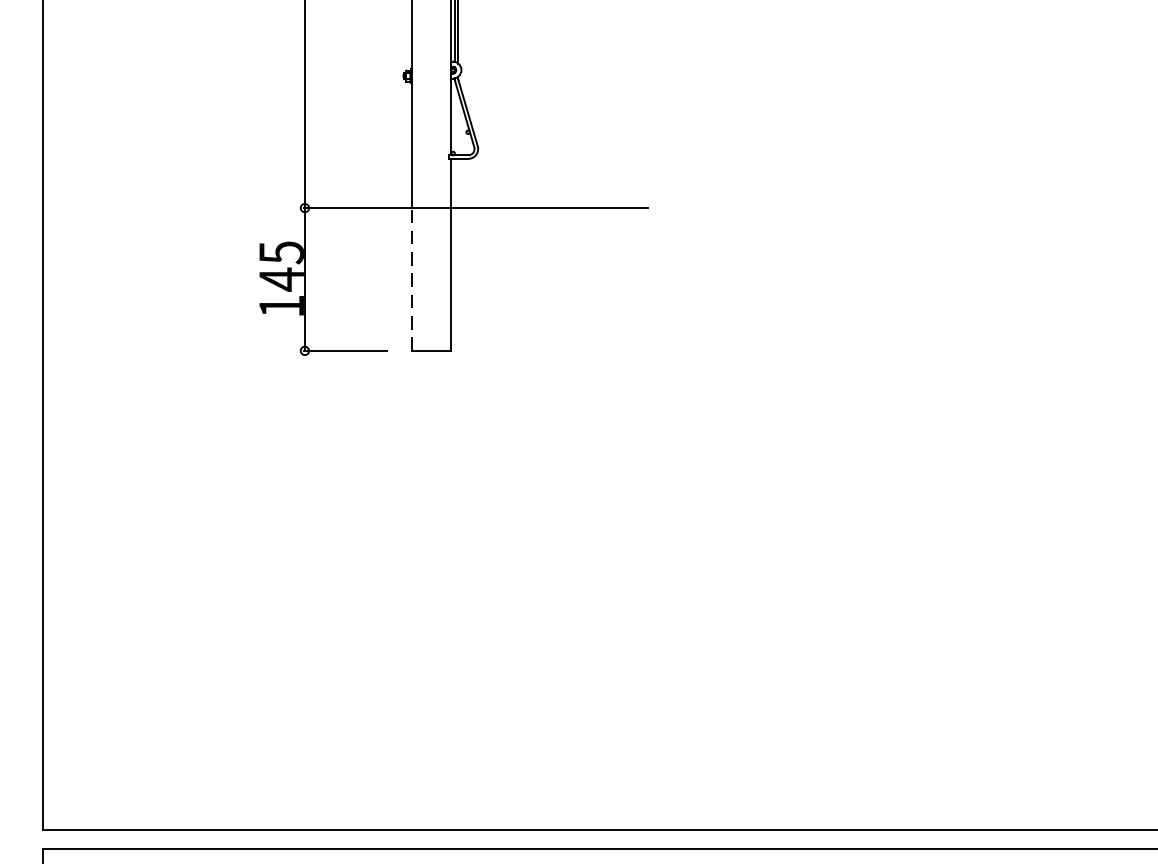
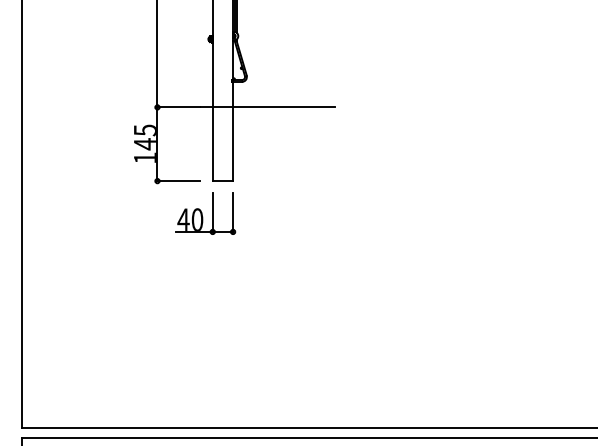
line: (411, 279) -> (212, 144), dashed -> solid
part: (397, 413) -> (205, 213), added

